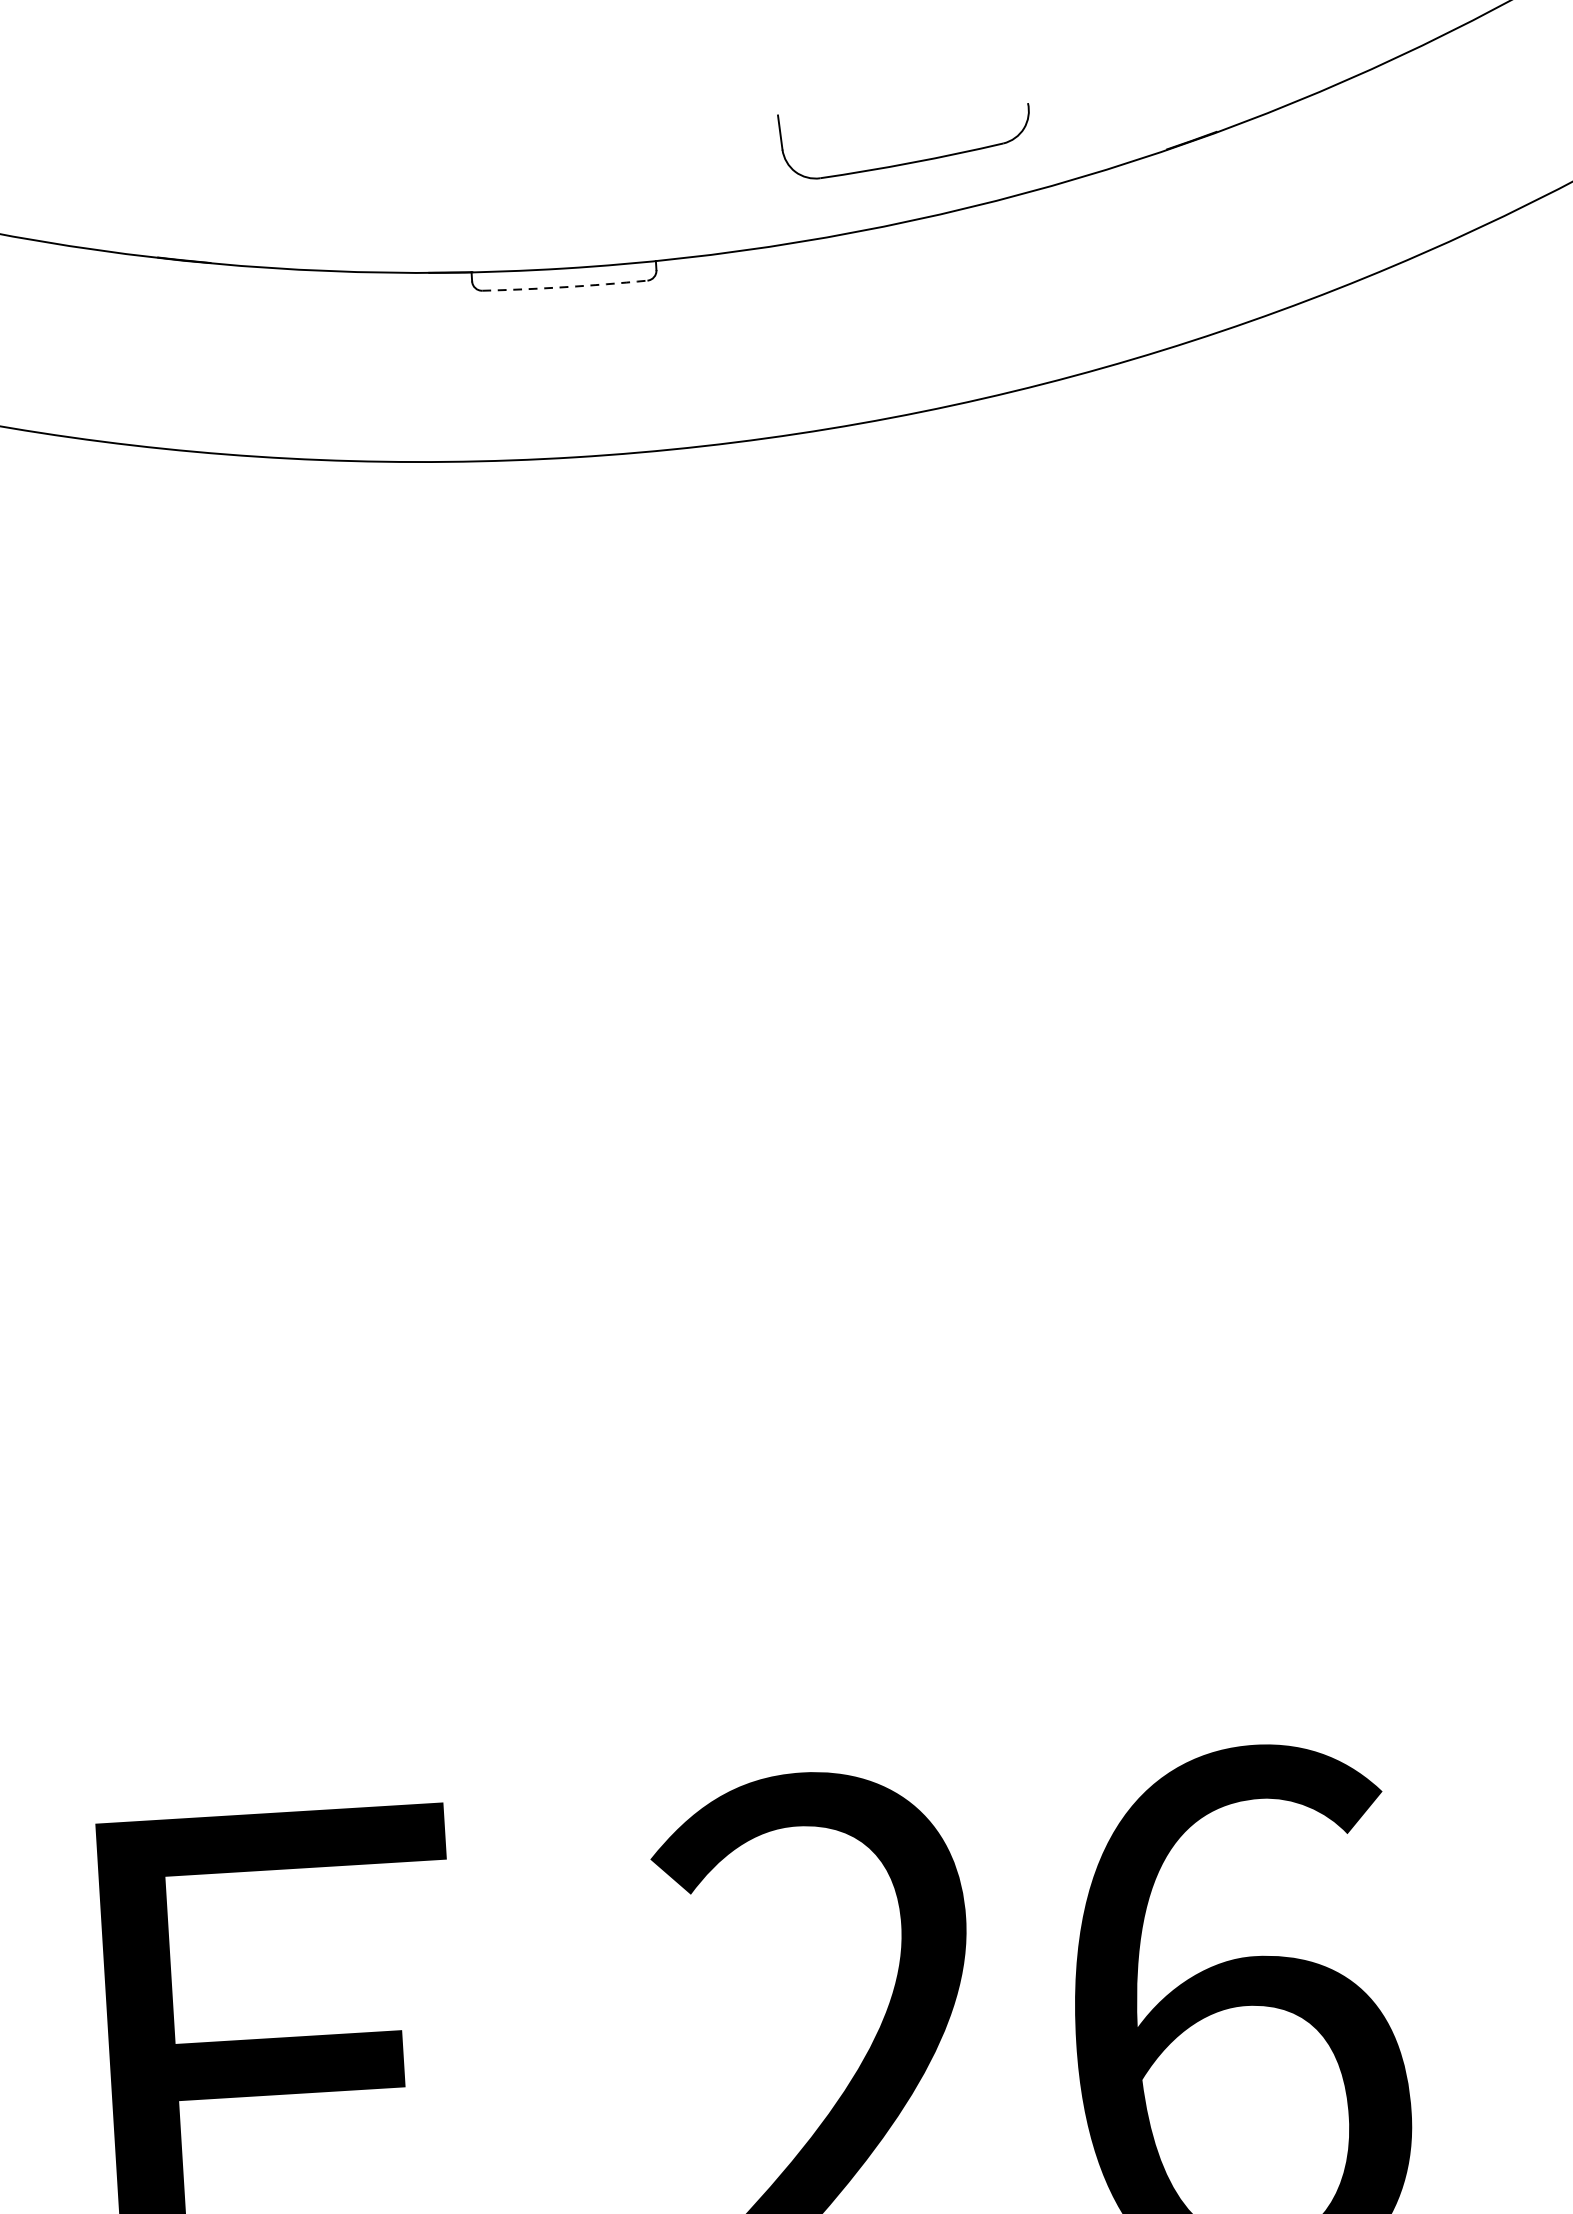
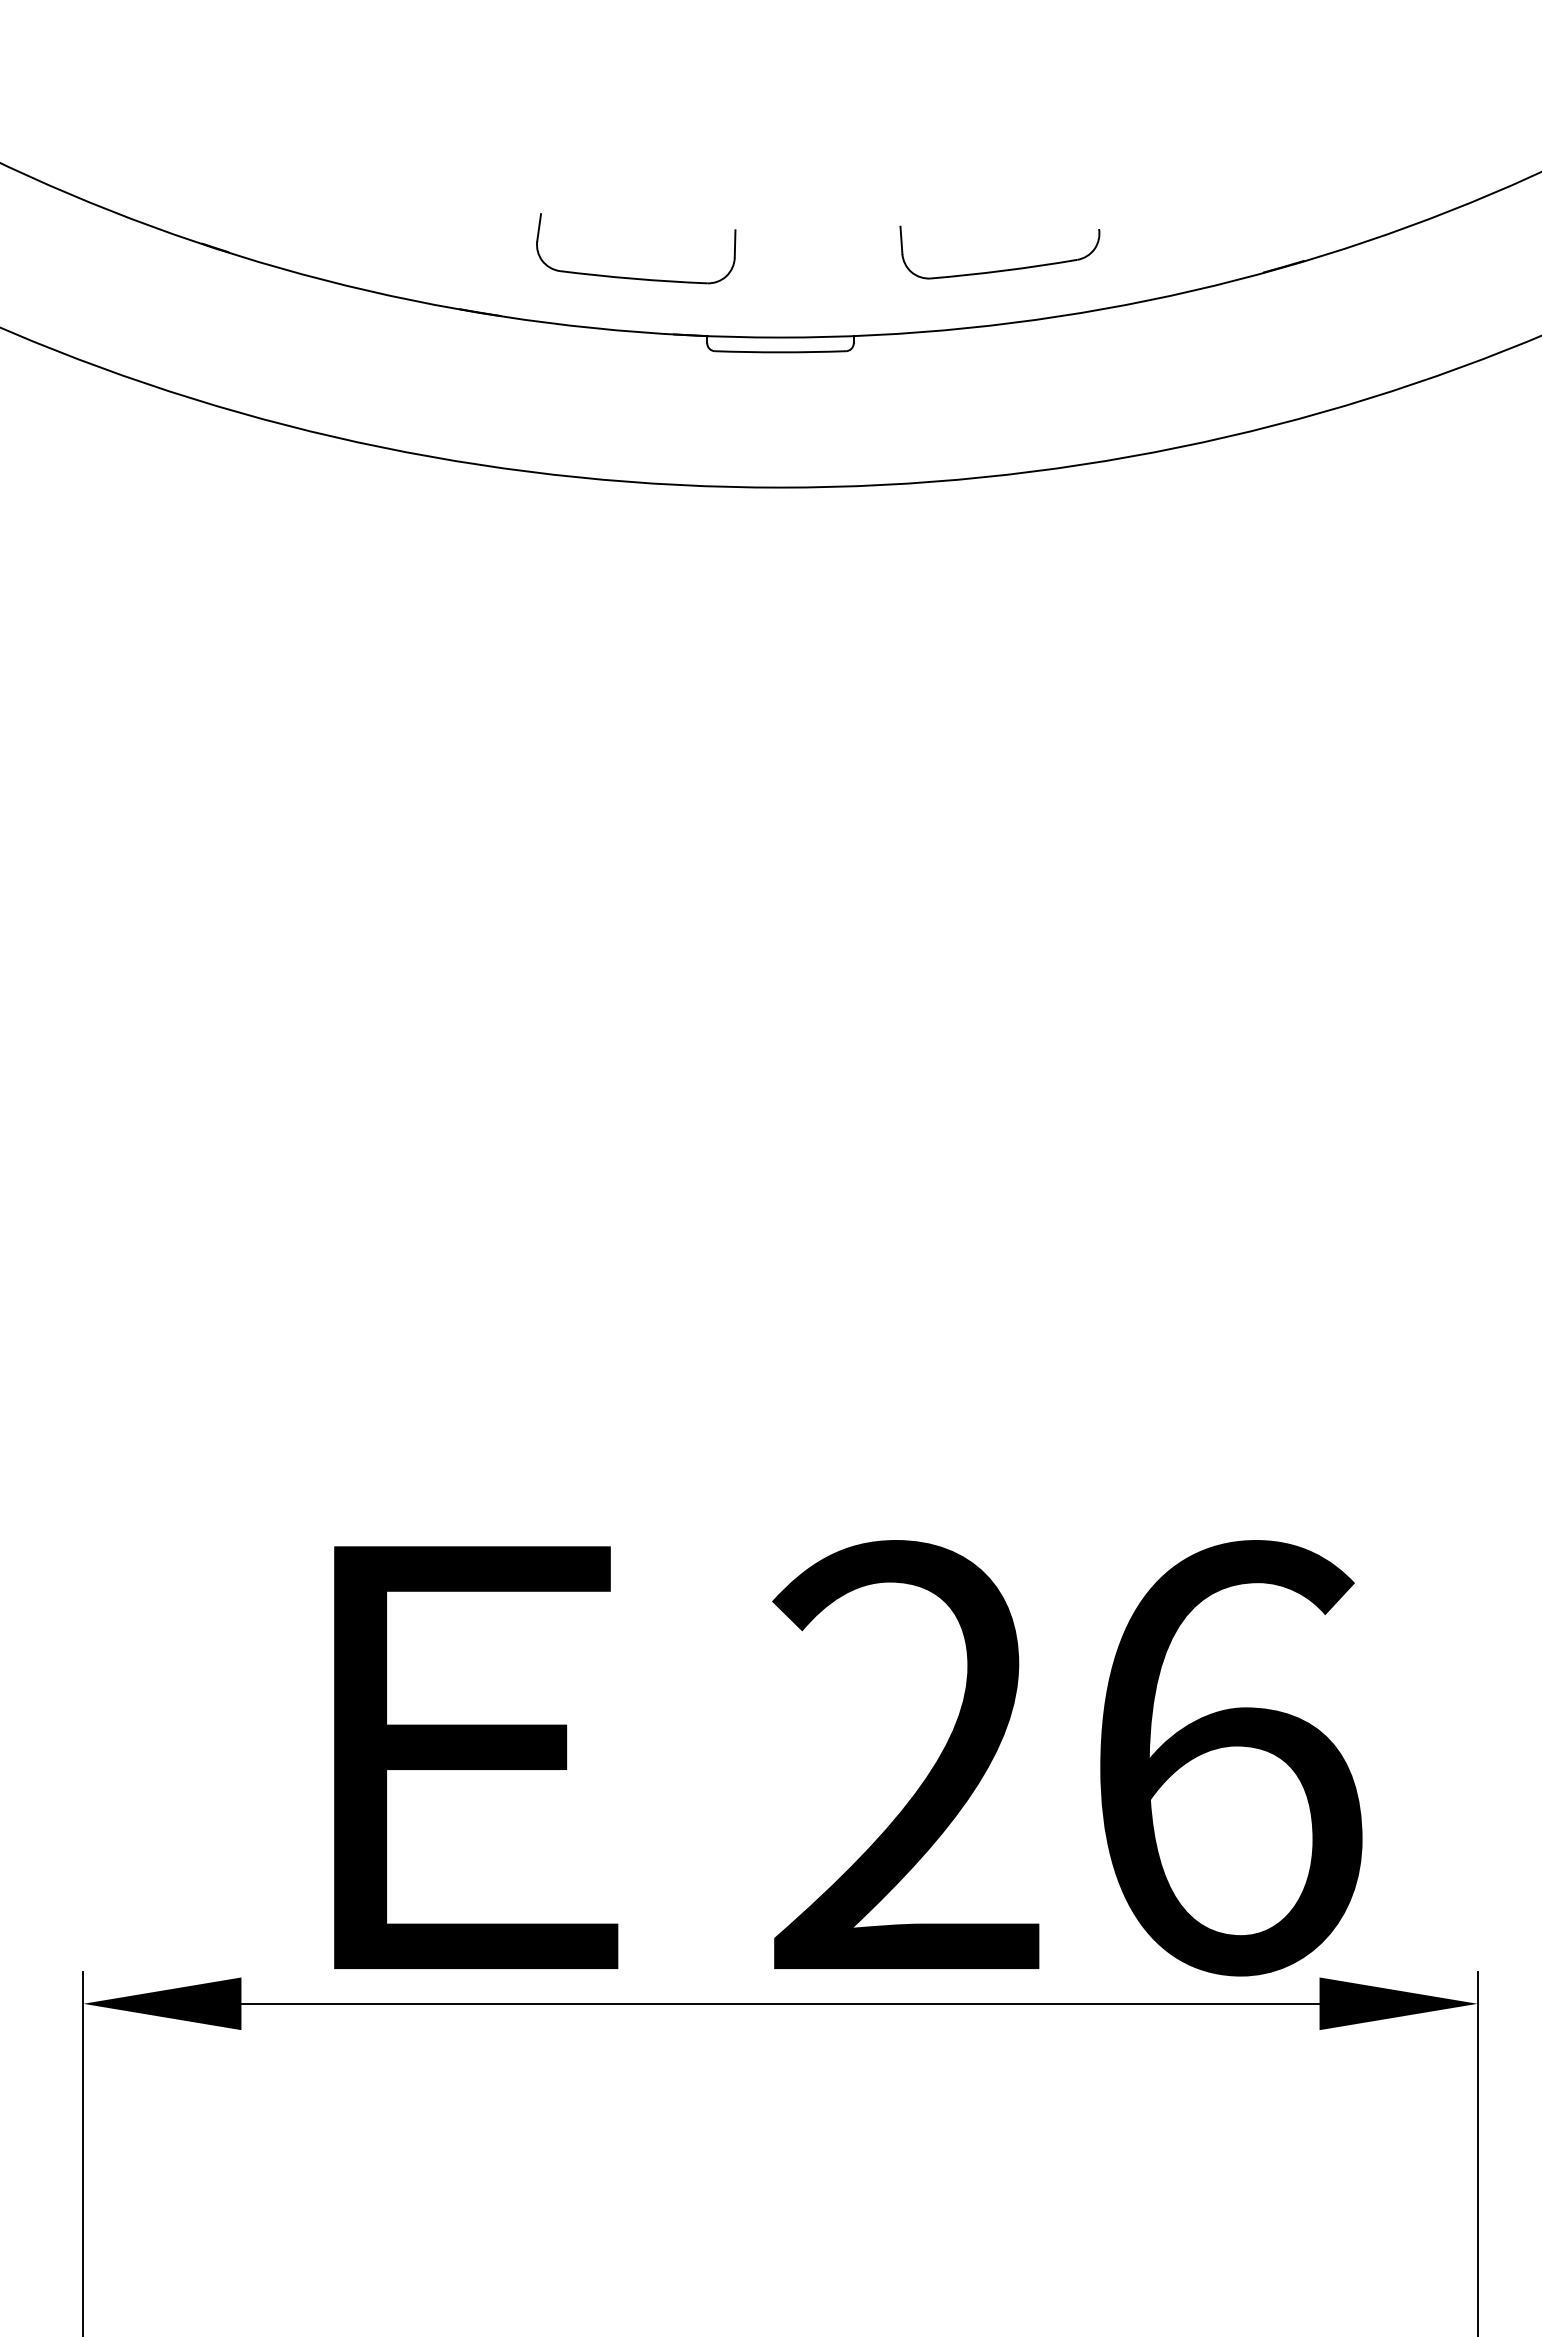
part: (910, 161) -> (1003, 269), moved
part: (375, 204) -> (634, 277), added
arc: (564, 287) -> (780, 352), dashed -> solid

